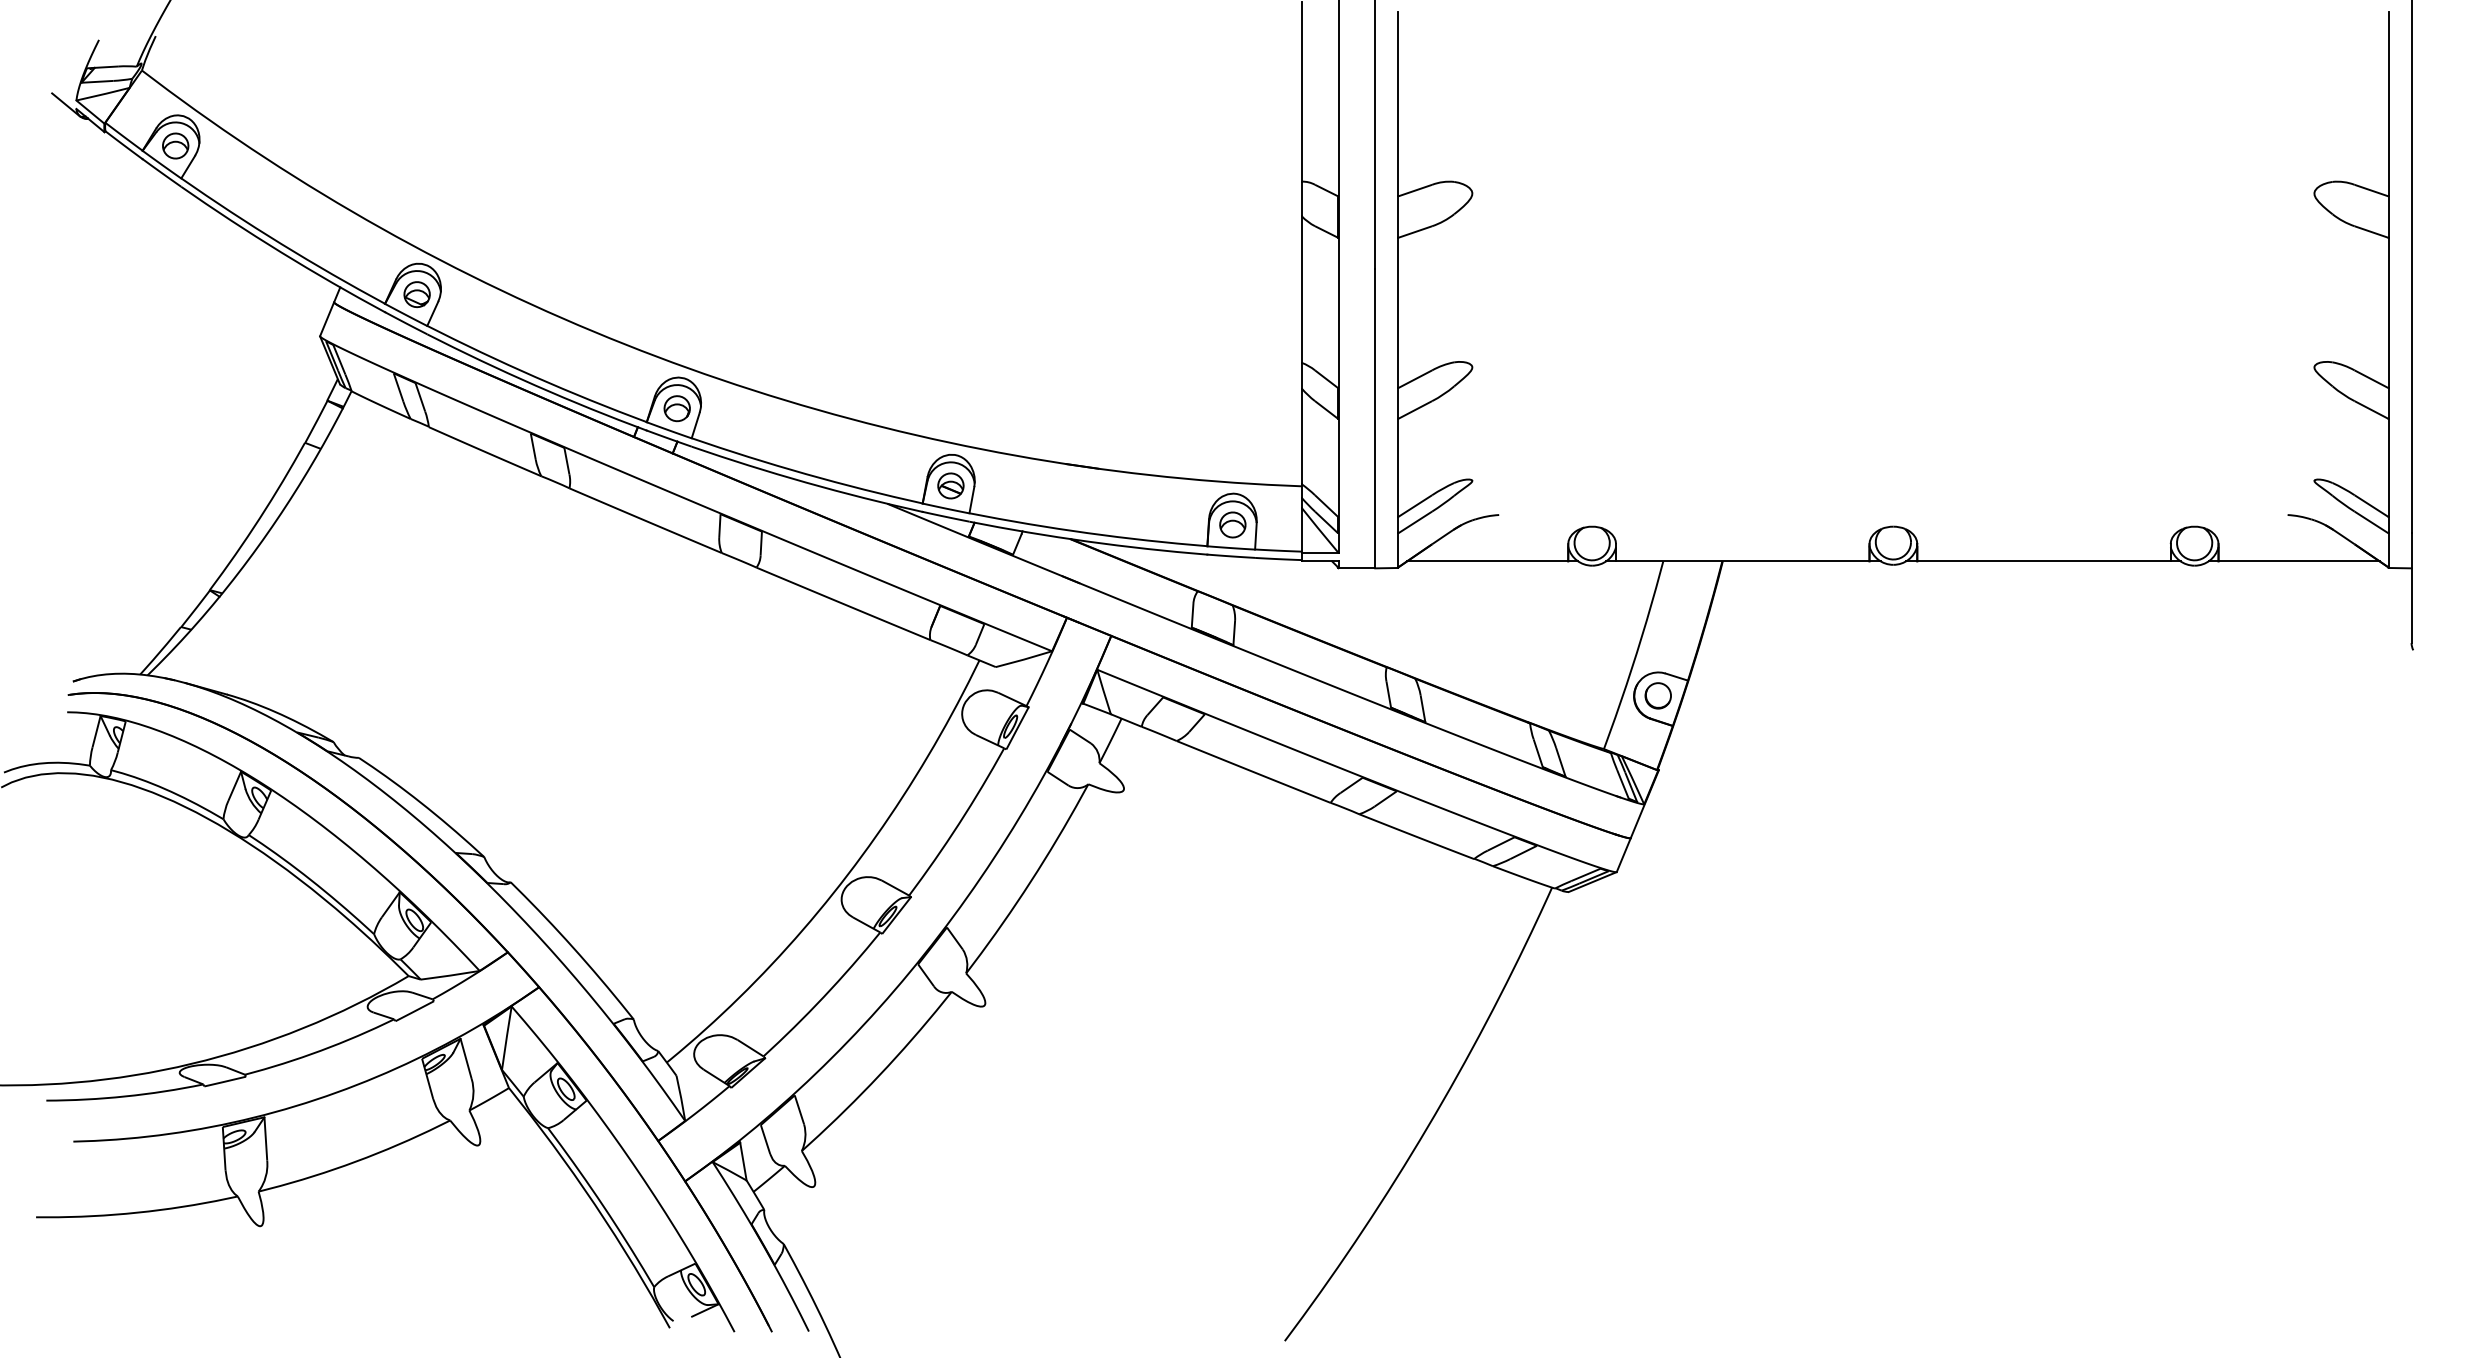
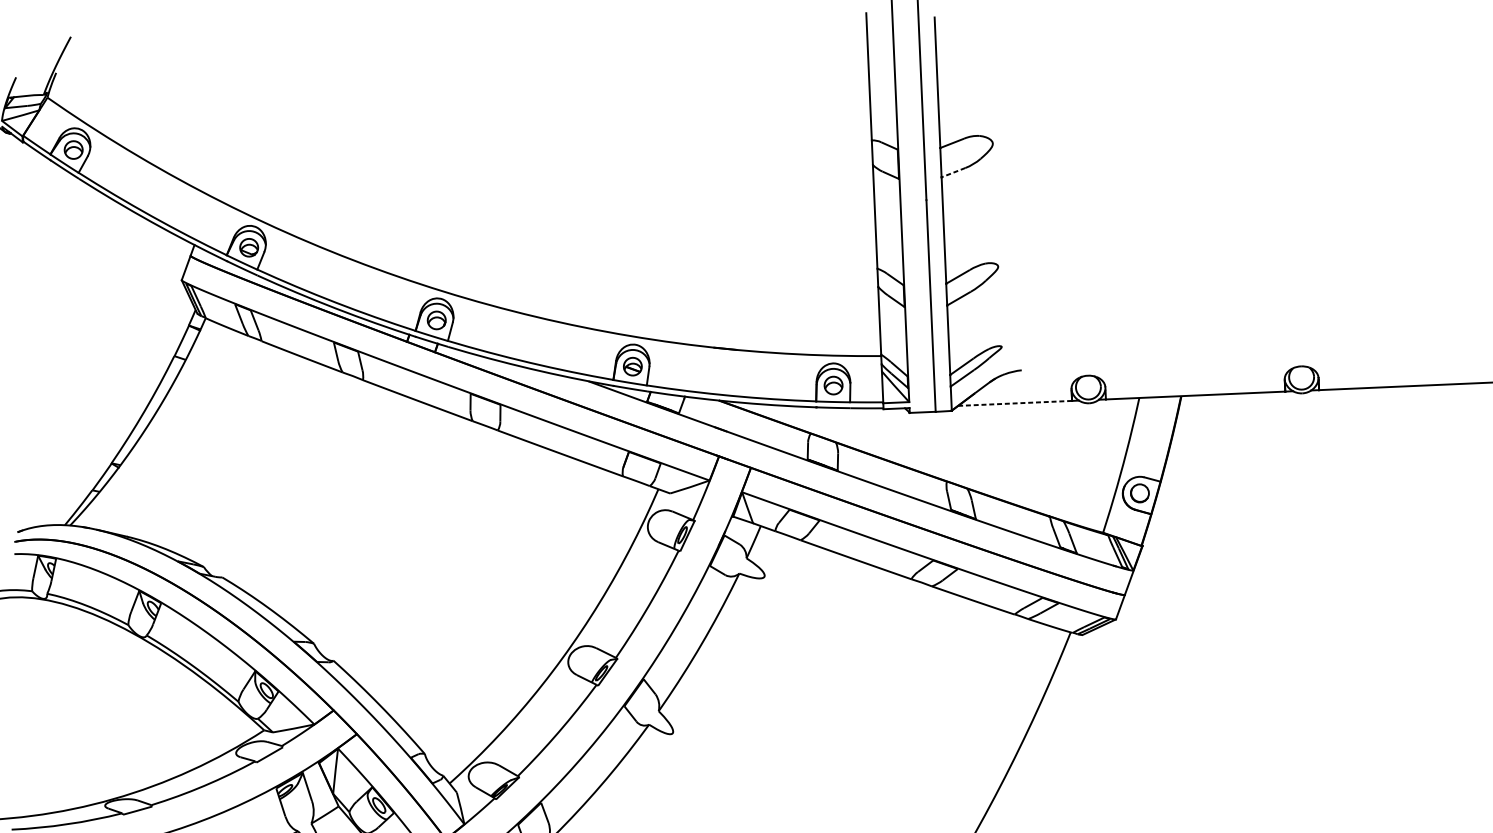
line: (1414, 232) -> (953, 172), solid -> dashed
line: (1487, 561) -> (1014, 403), solid -> dashed

